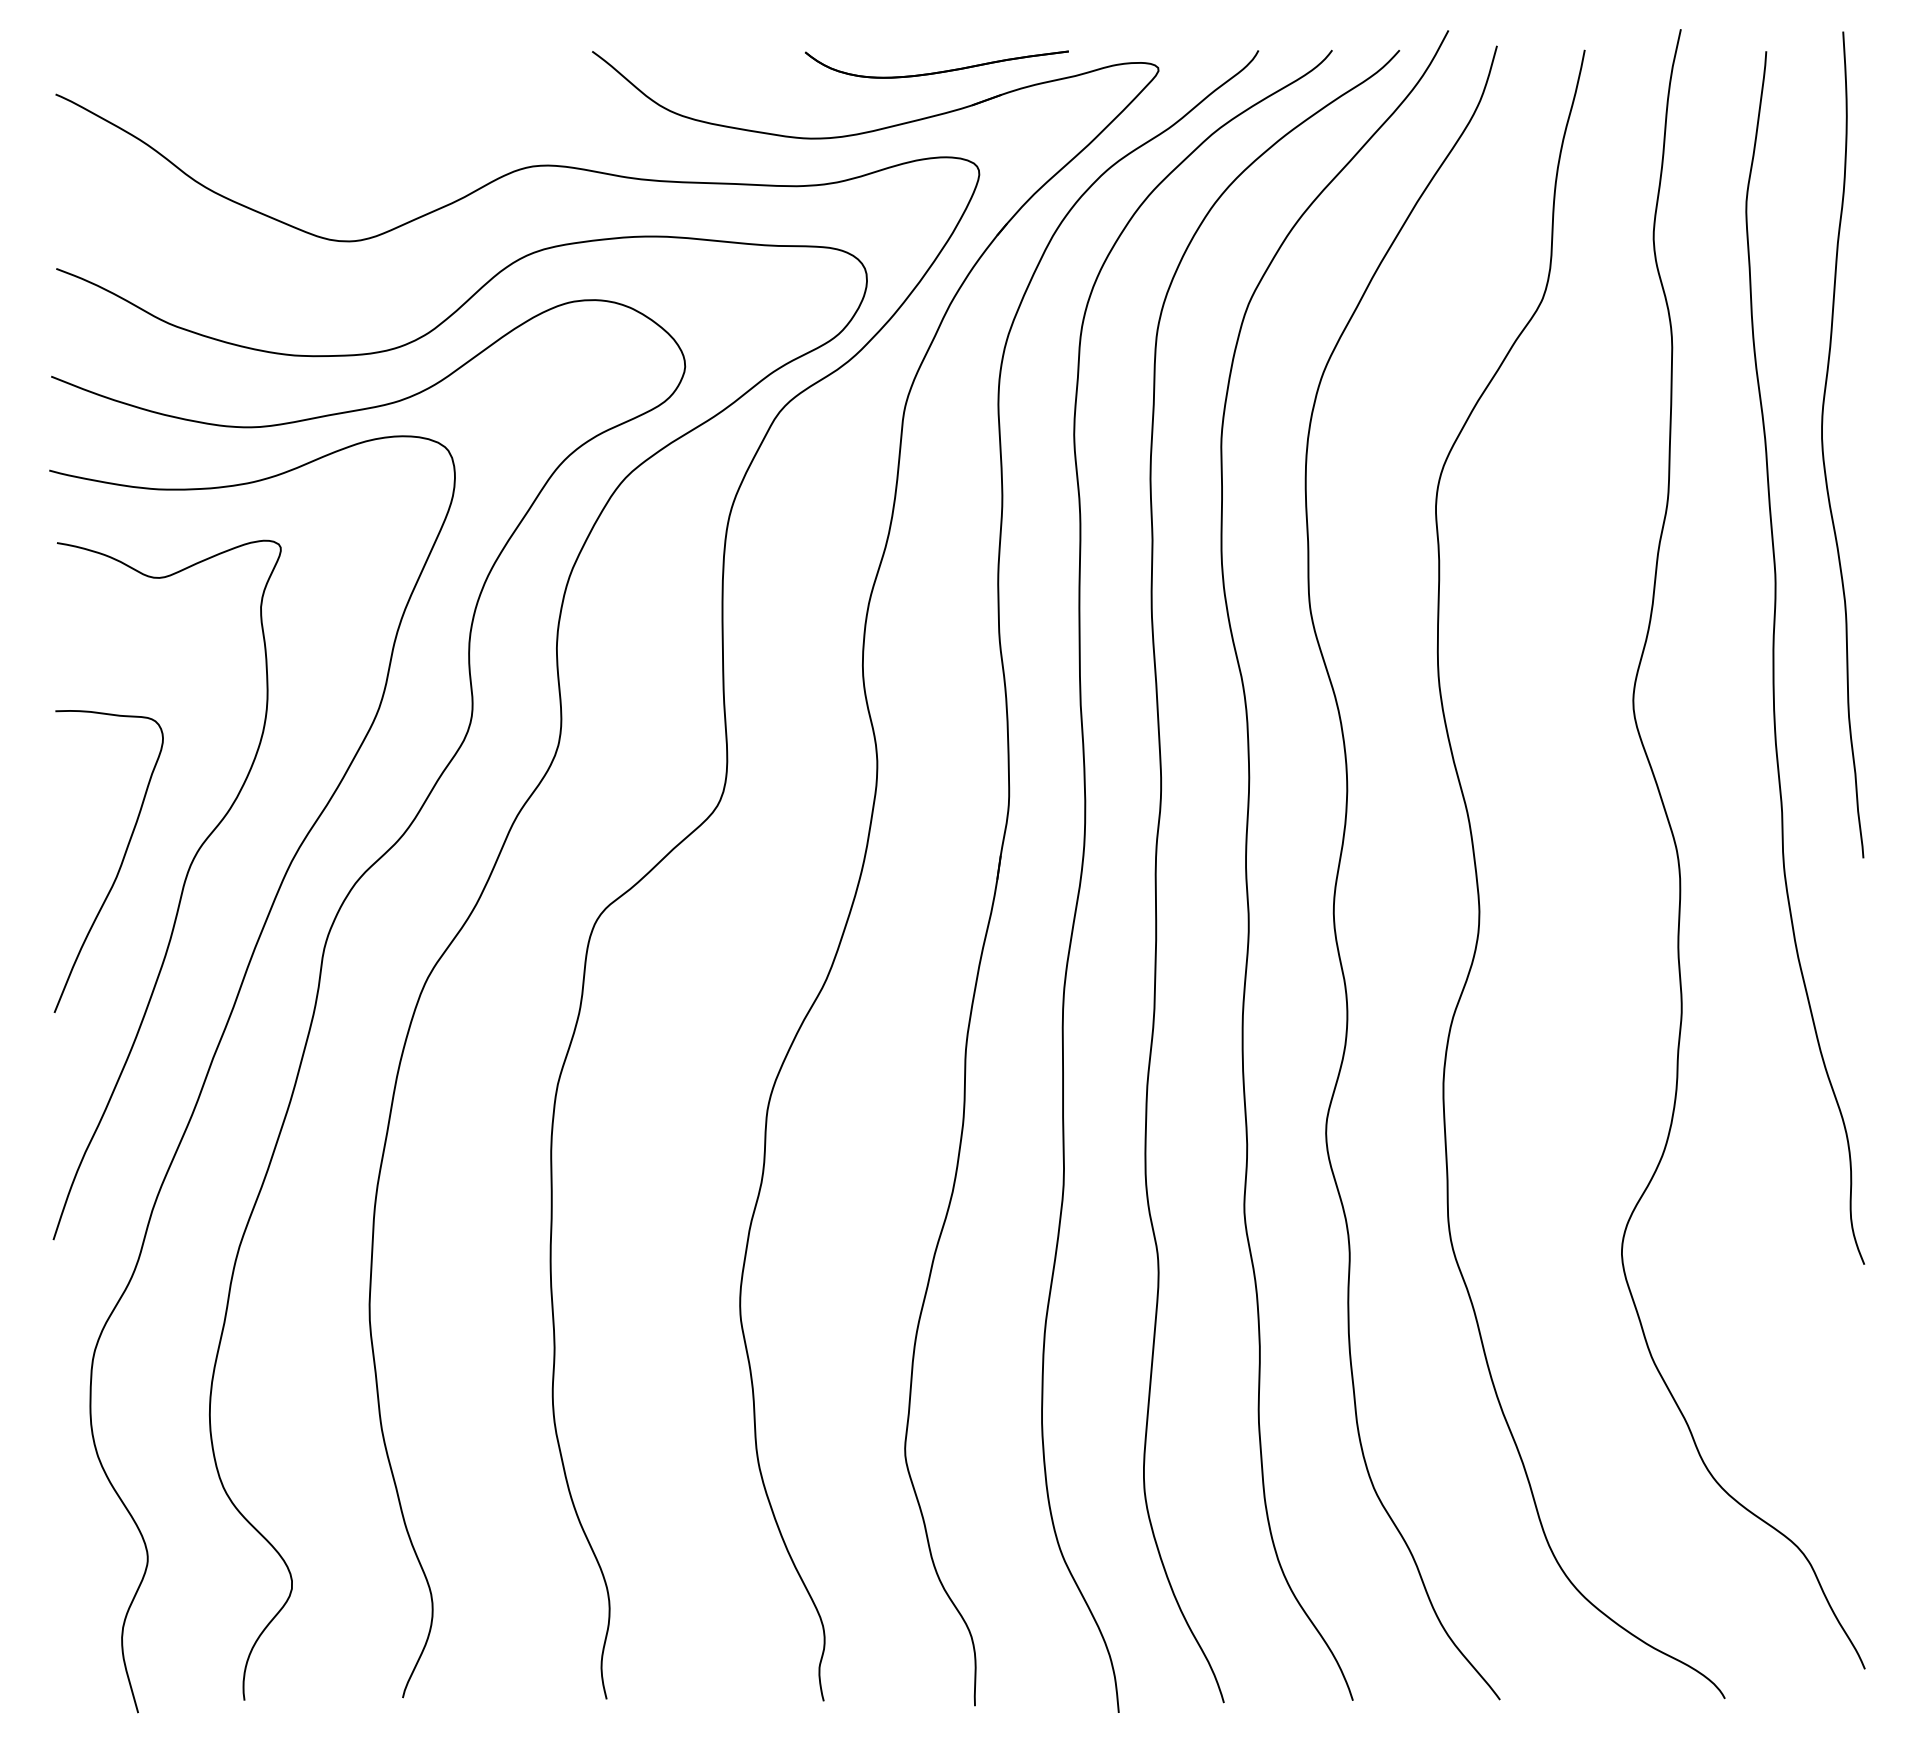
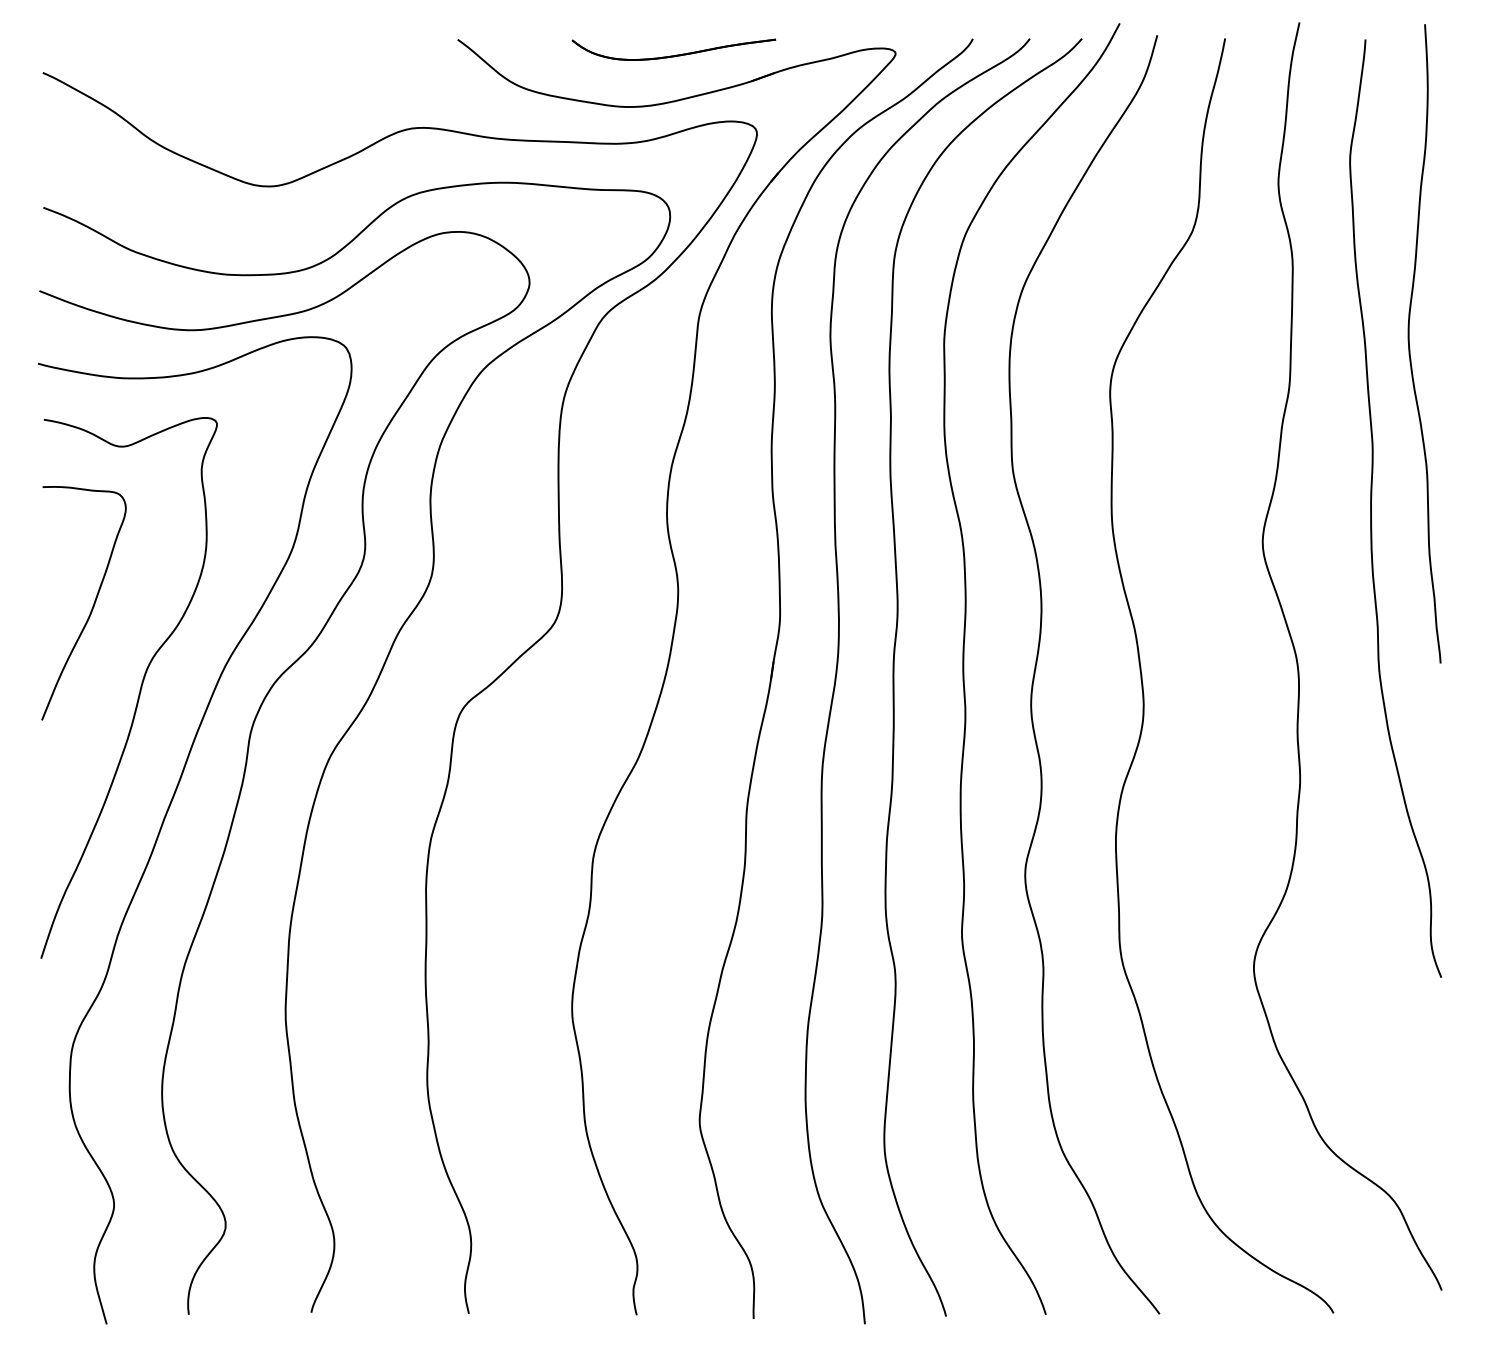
part: (937, 71) -> (674, 55), moved
curve: (119, 866) -> (92, 607), moved

